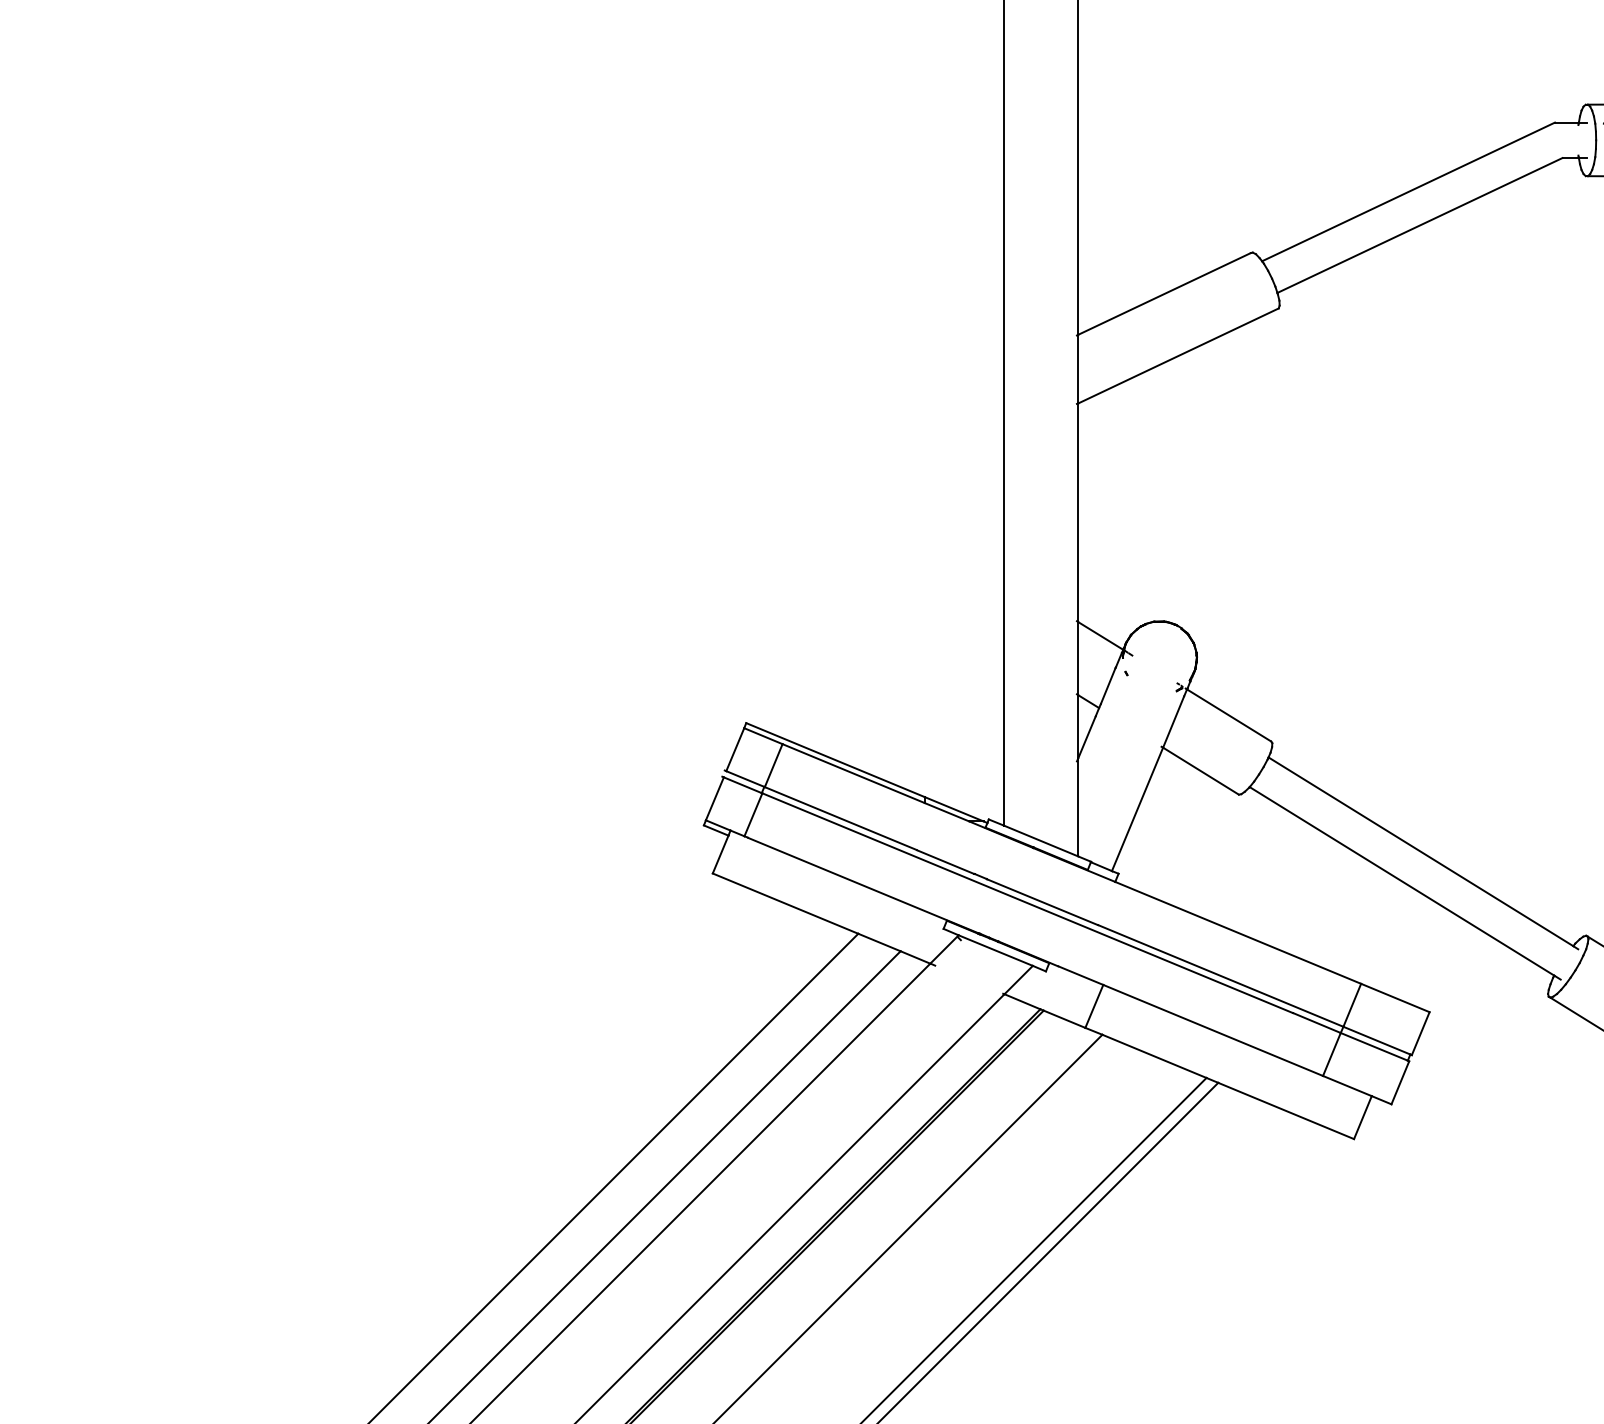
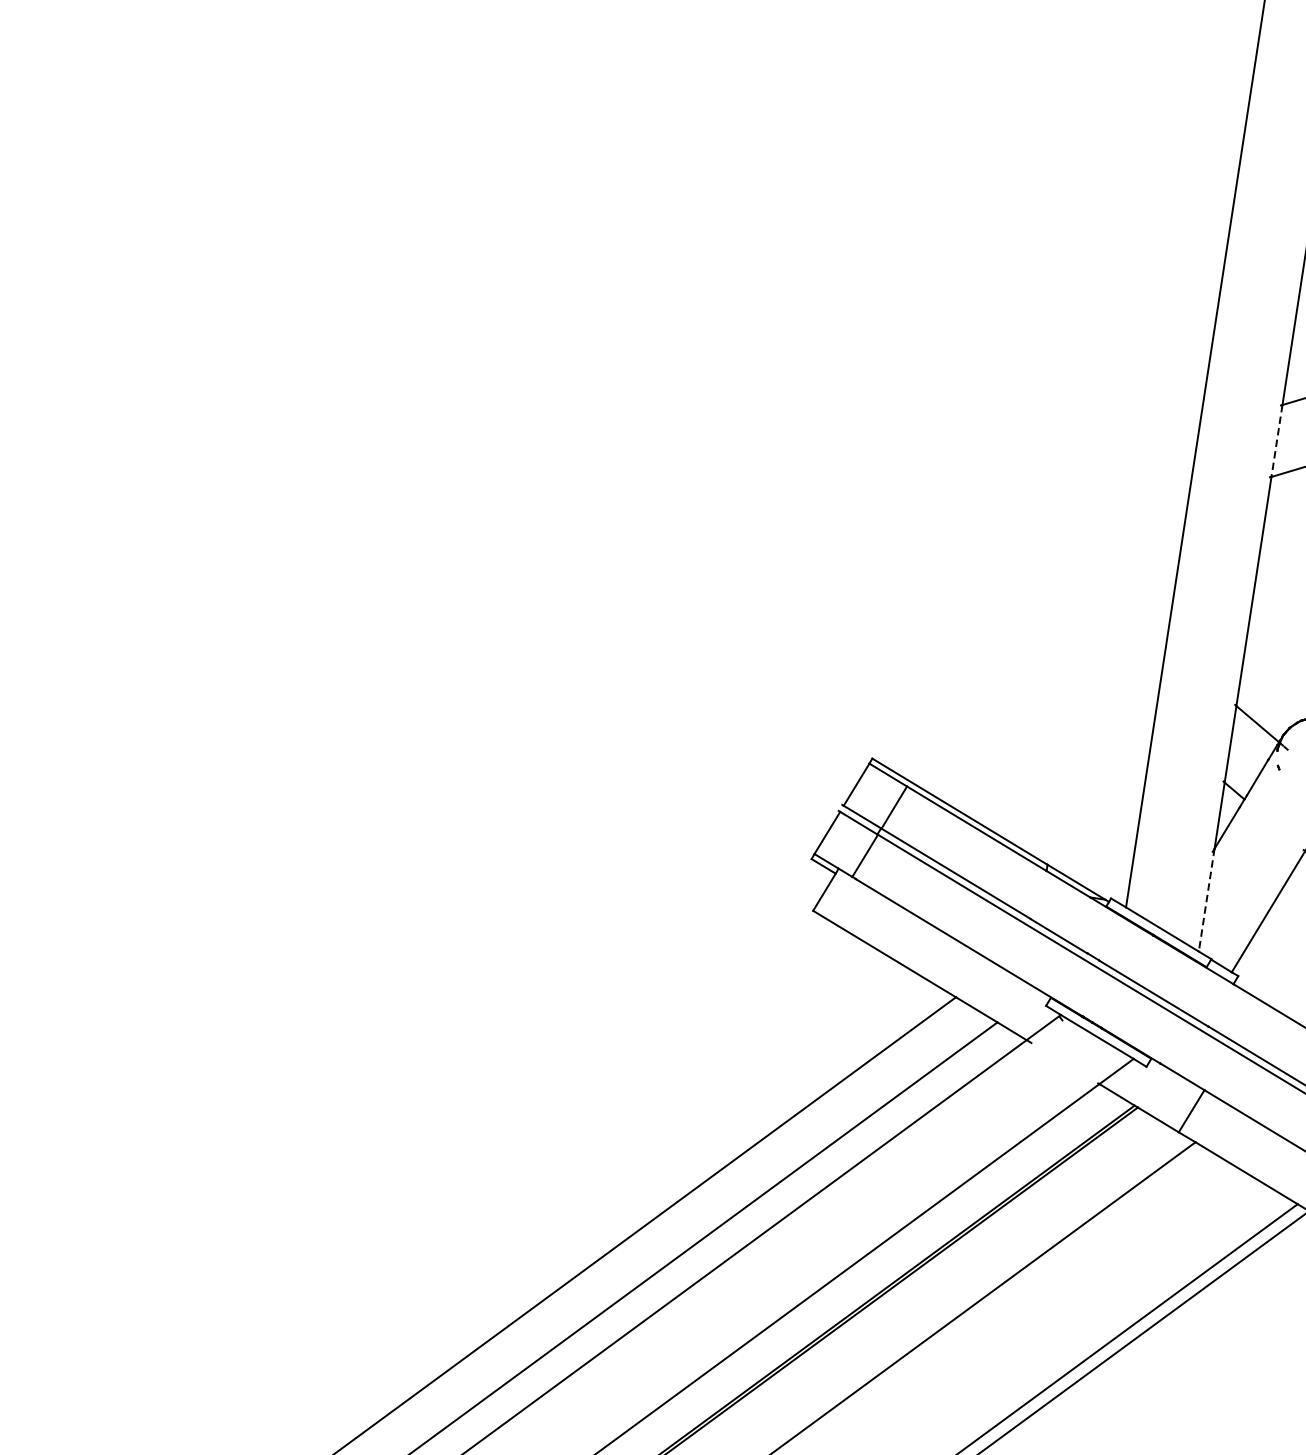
line: (1078, 369) -> (1277, 441), solid -> dashed
line: (1078, 807) -> (1206, 900), solid -> dashed

